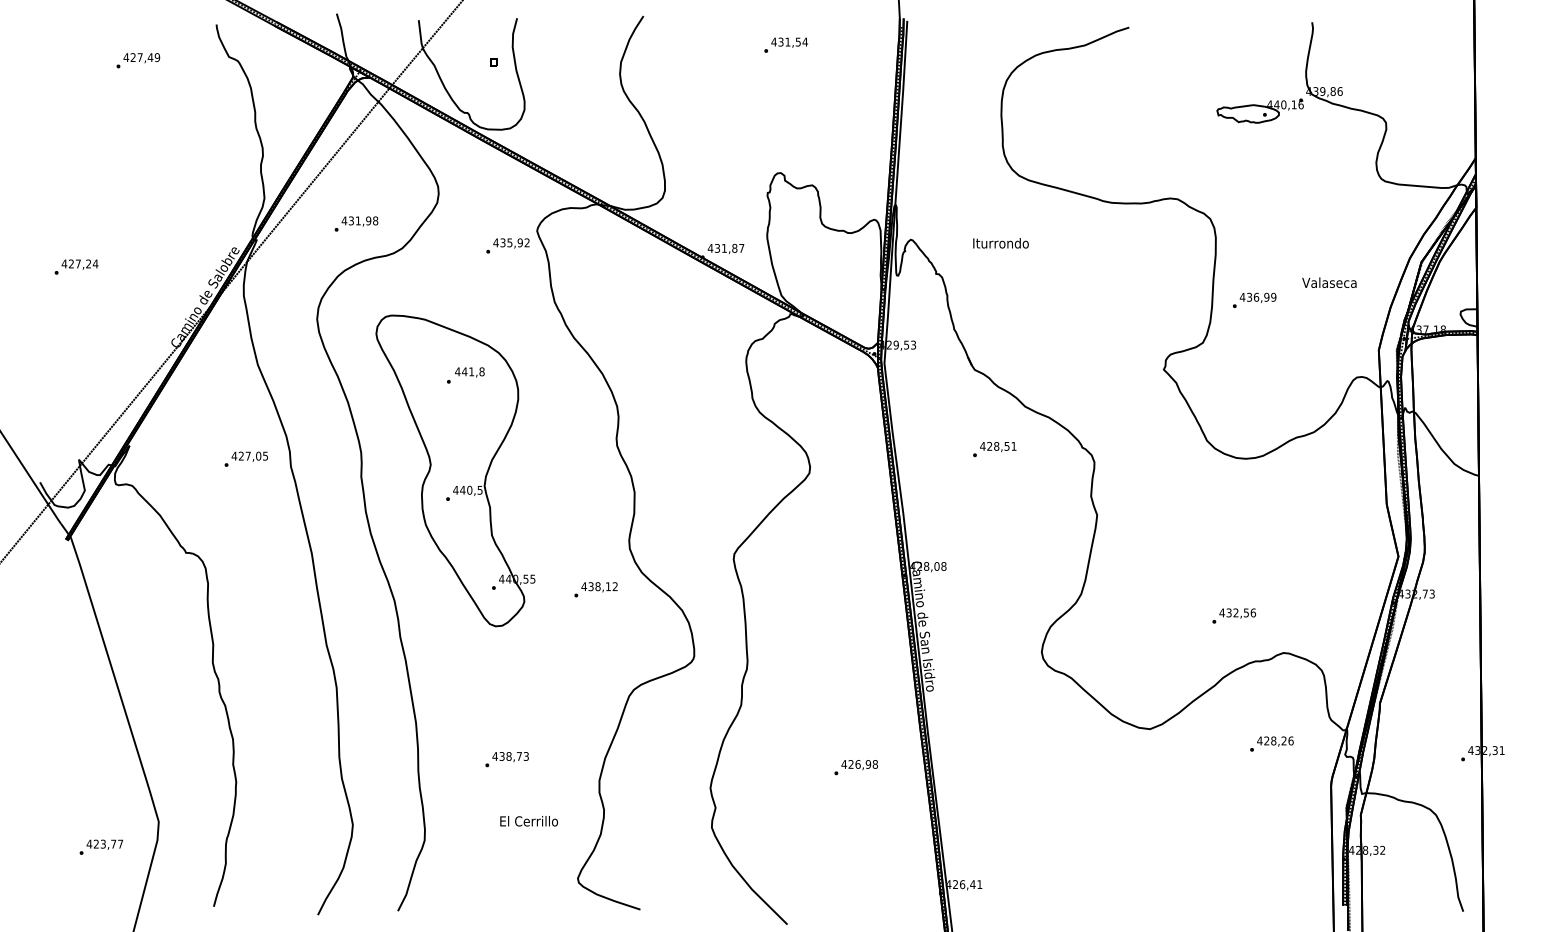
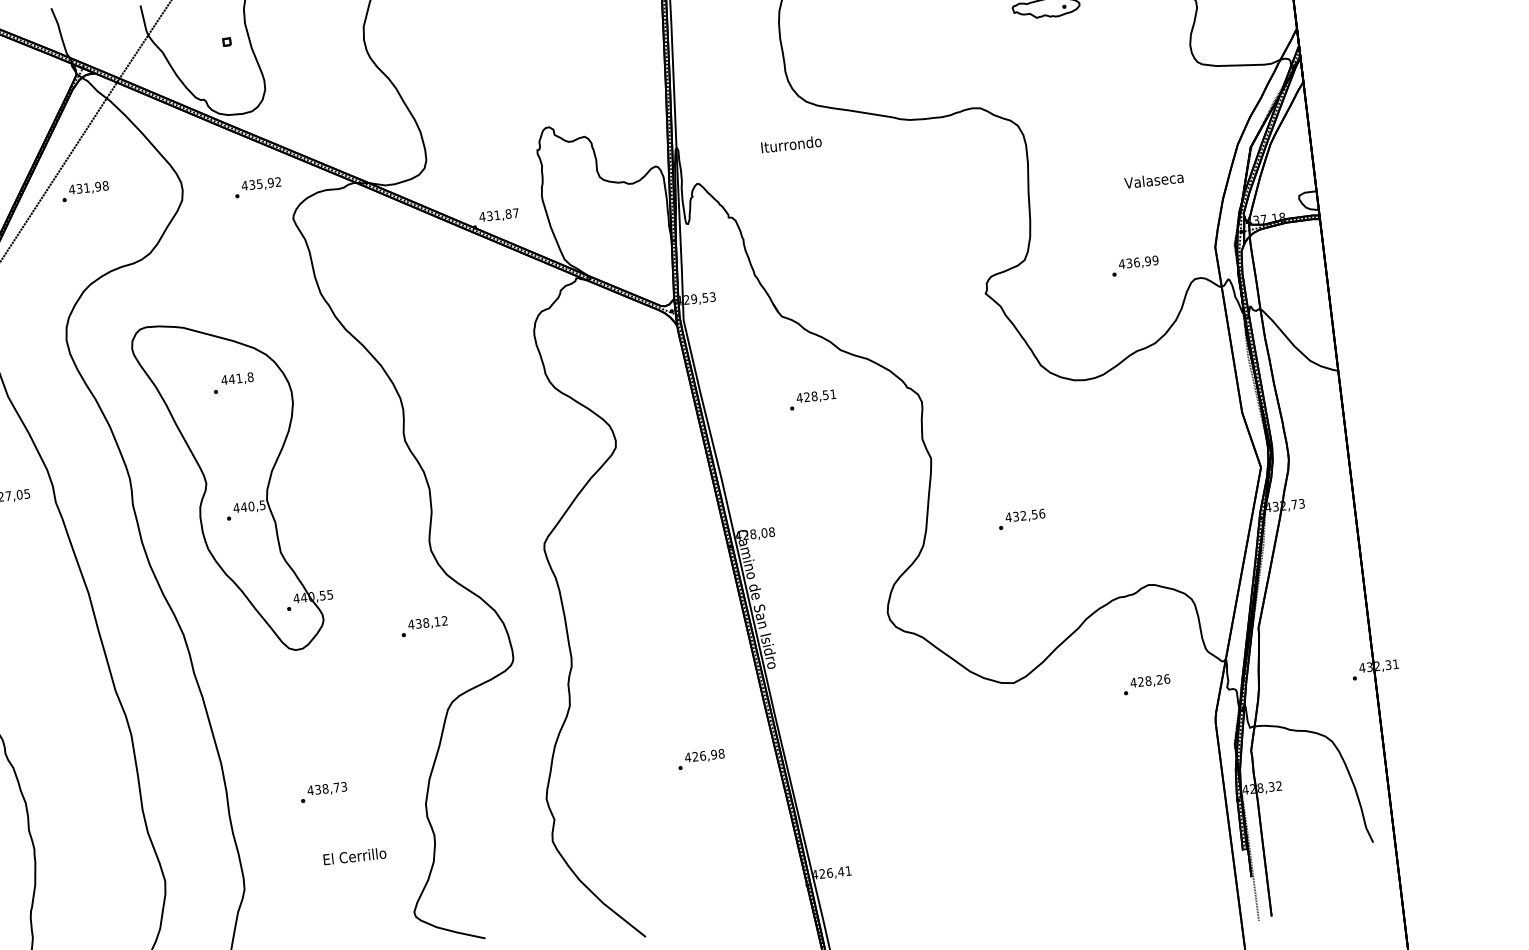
text: (356, 223) -> (85, 190), moved
text: (1000, 243) -> (790, 144), moved
text: (507, 245) -> (257, 187), moved
text: (1254, 299) -> (1135, 265), moved
text: (595, 589) -> (423, 626), moved
text: (1234, 615) -> (1022, 518), moved

